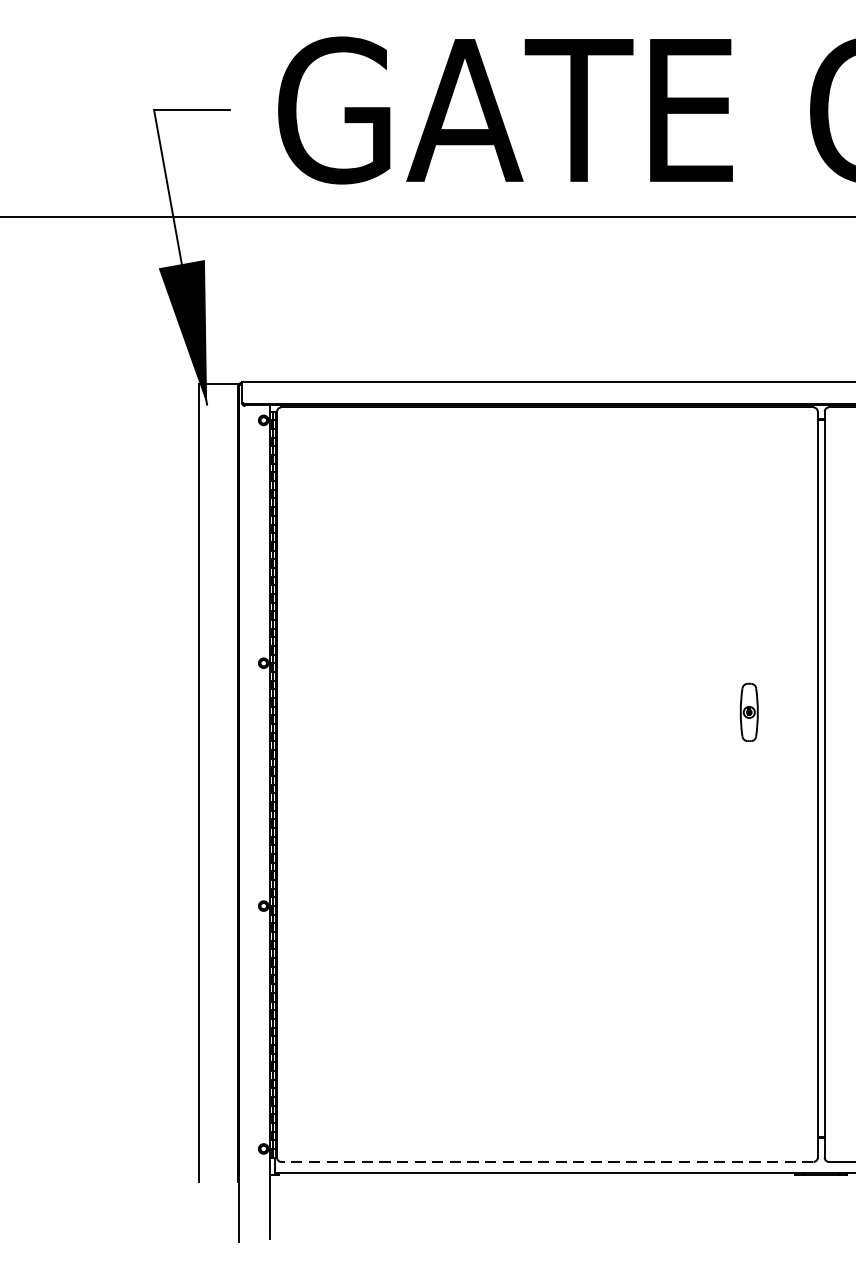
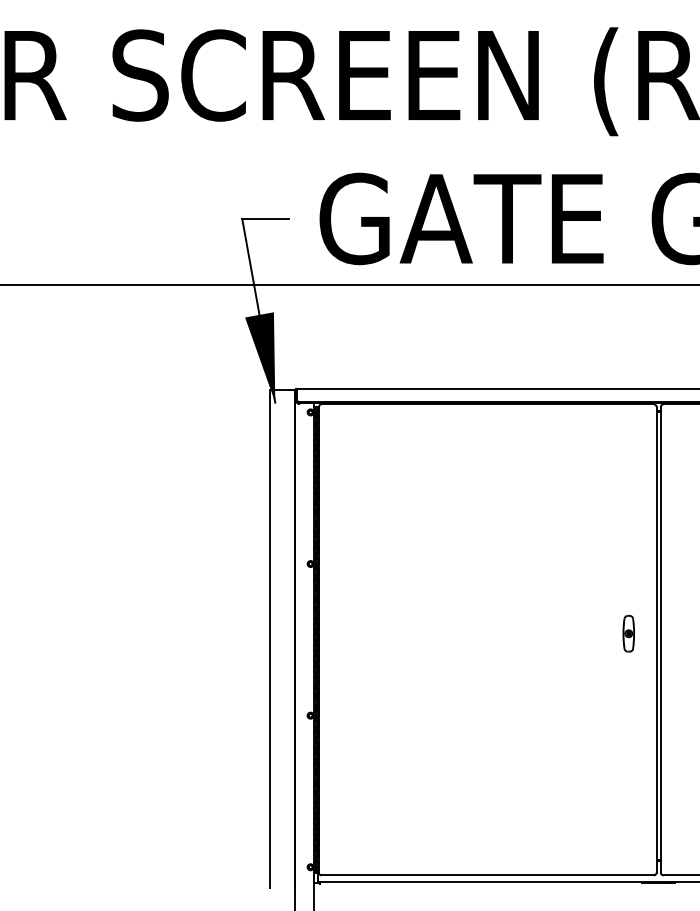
part: (748, 712) -> (628, 633), moved
line: (547, 1162) -> (487, 875), dashed -> solid

